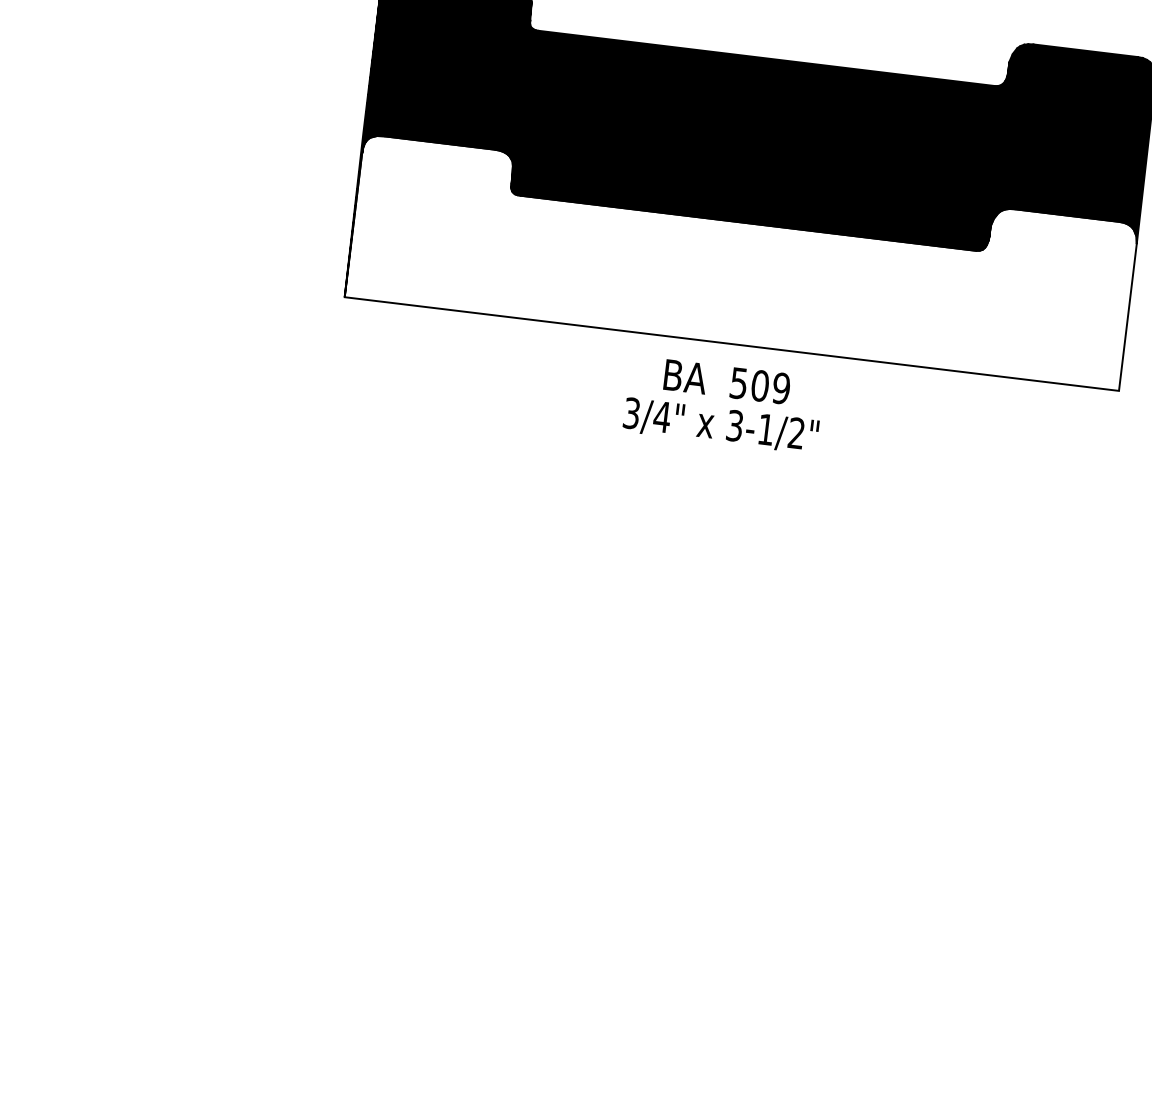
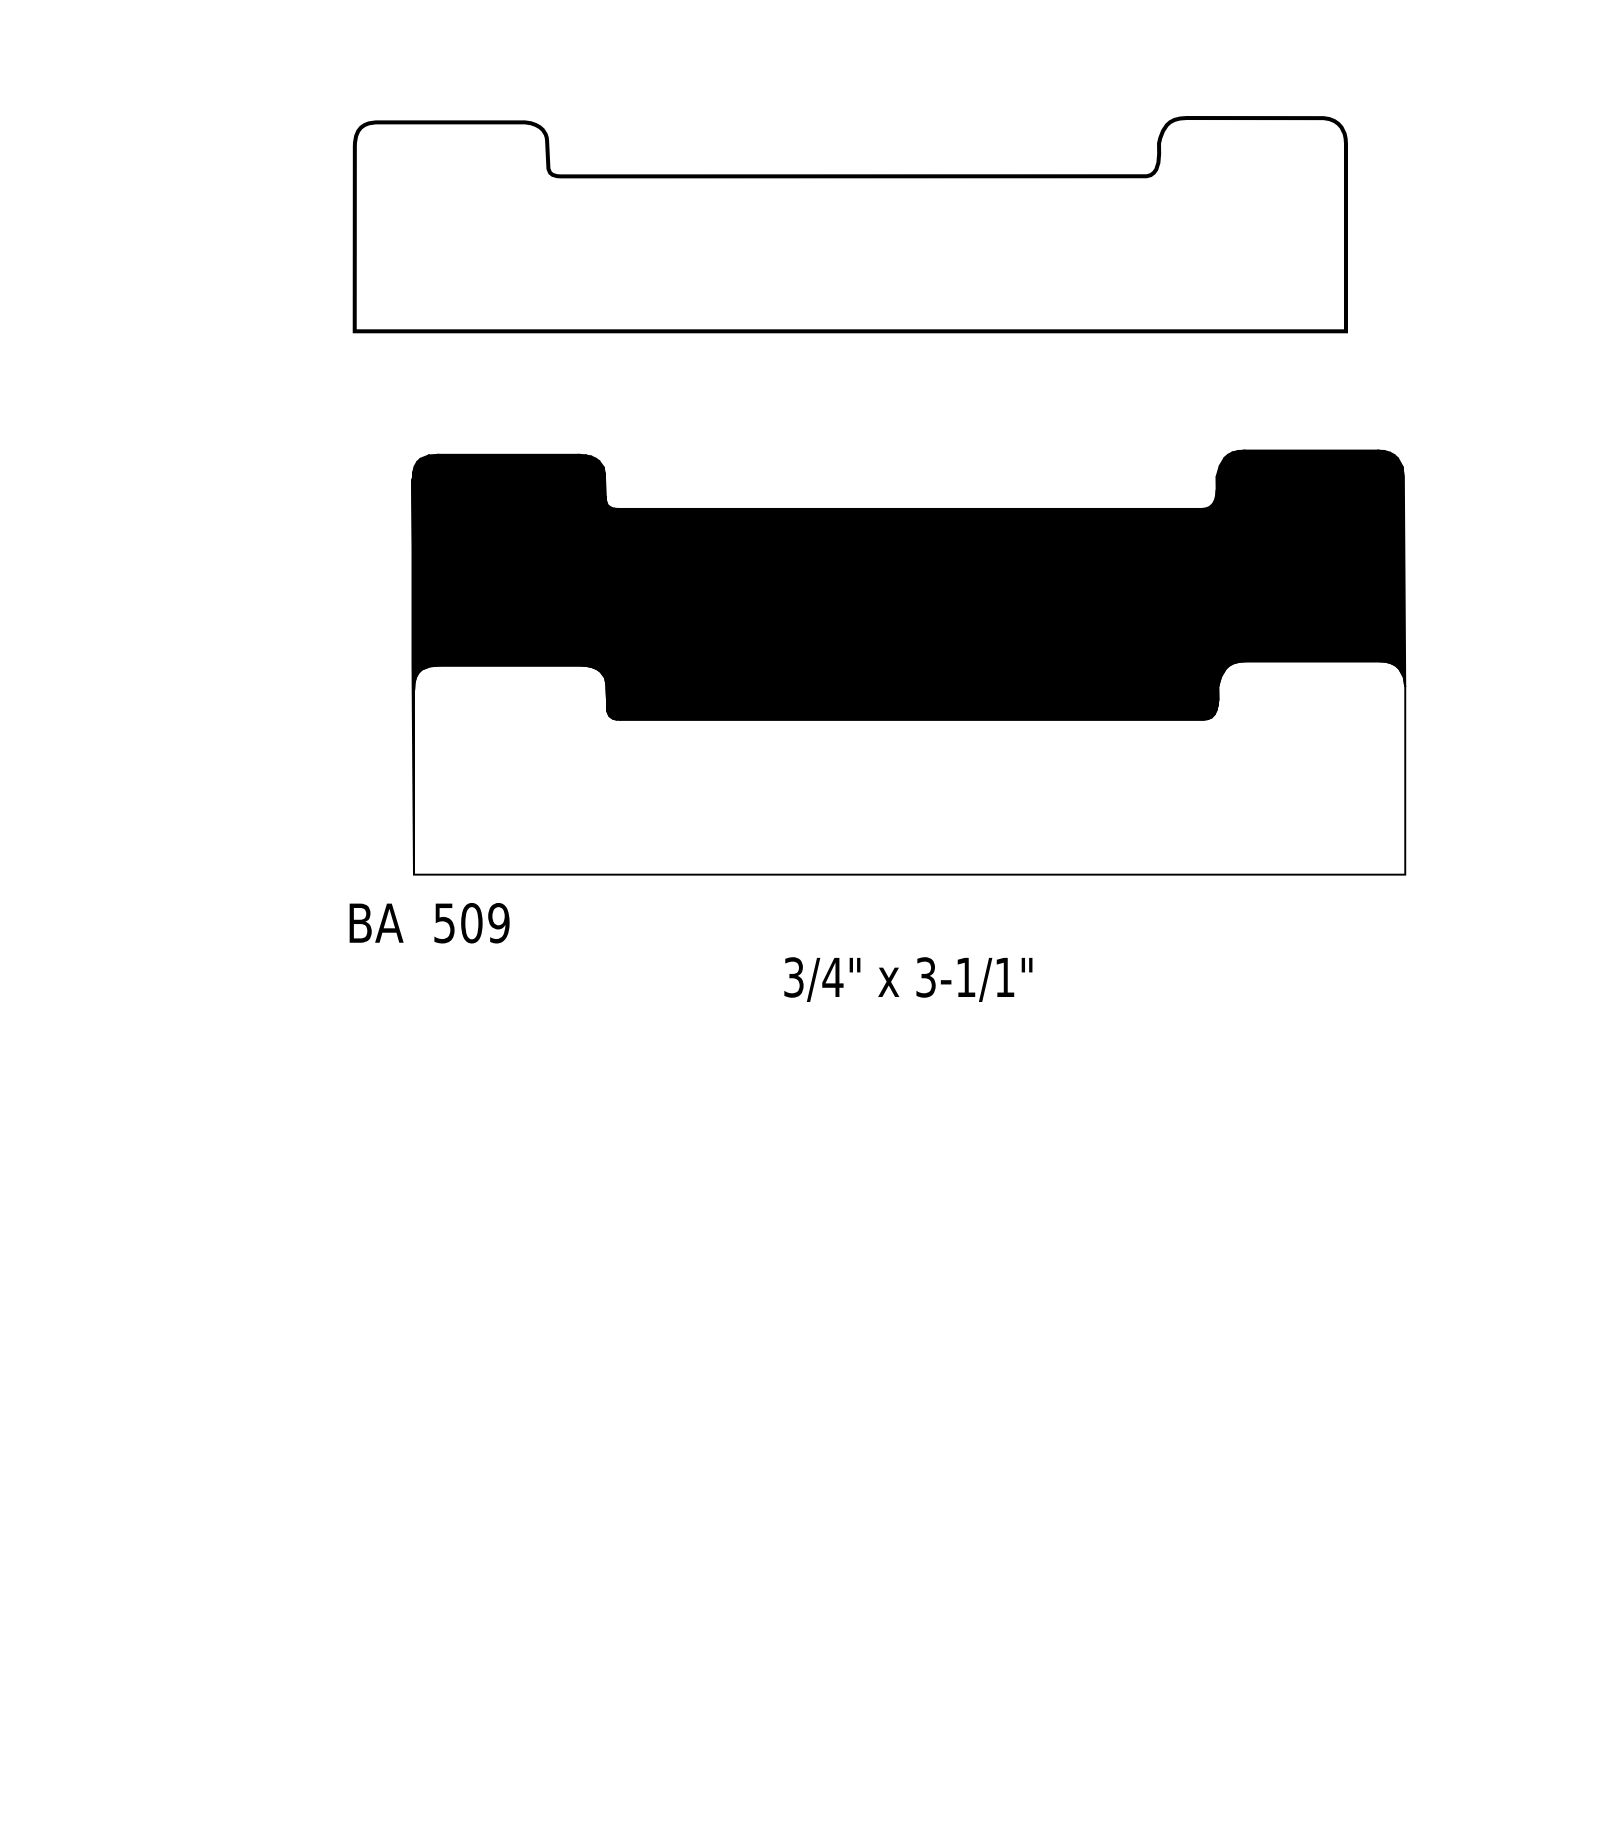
text: (727, 382) -> (429, 923), moved
text: (796, 432) -> (1004, 976), 3-1/2" -> 3-1/1"

